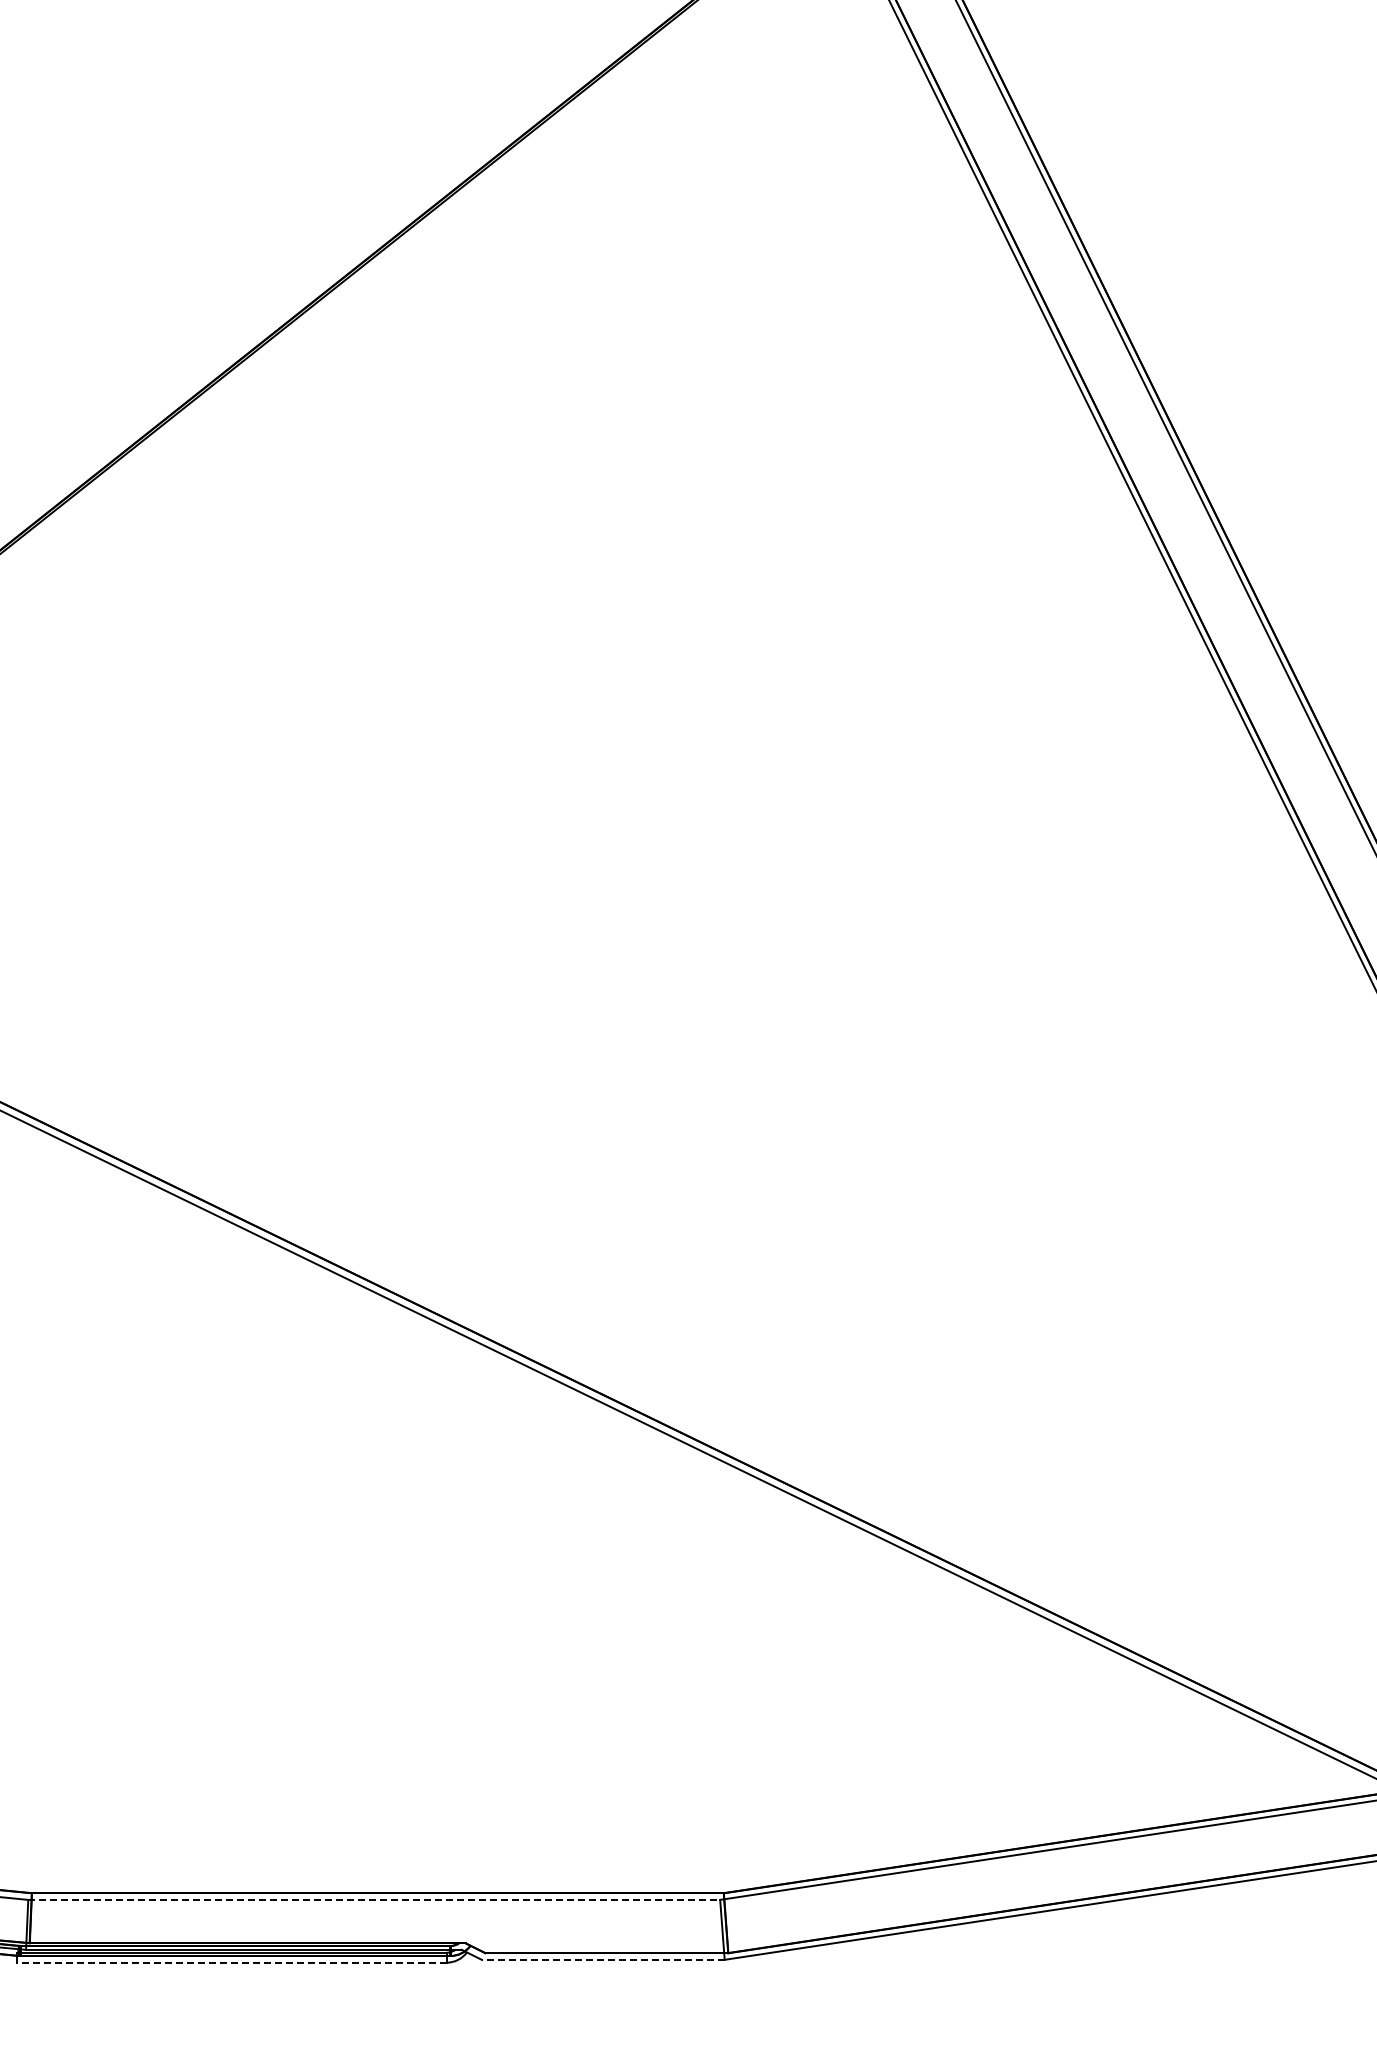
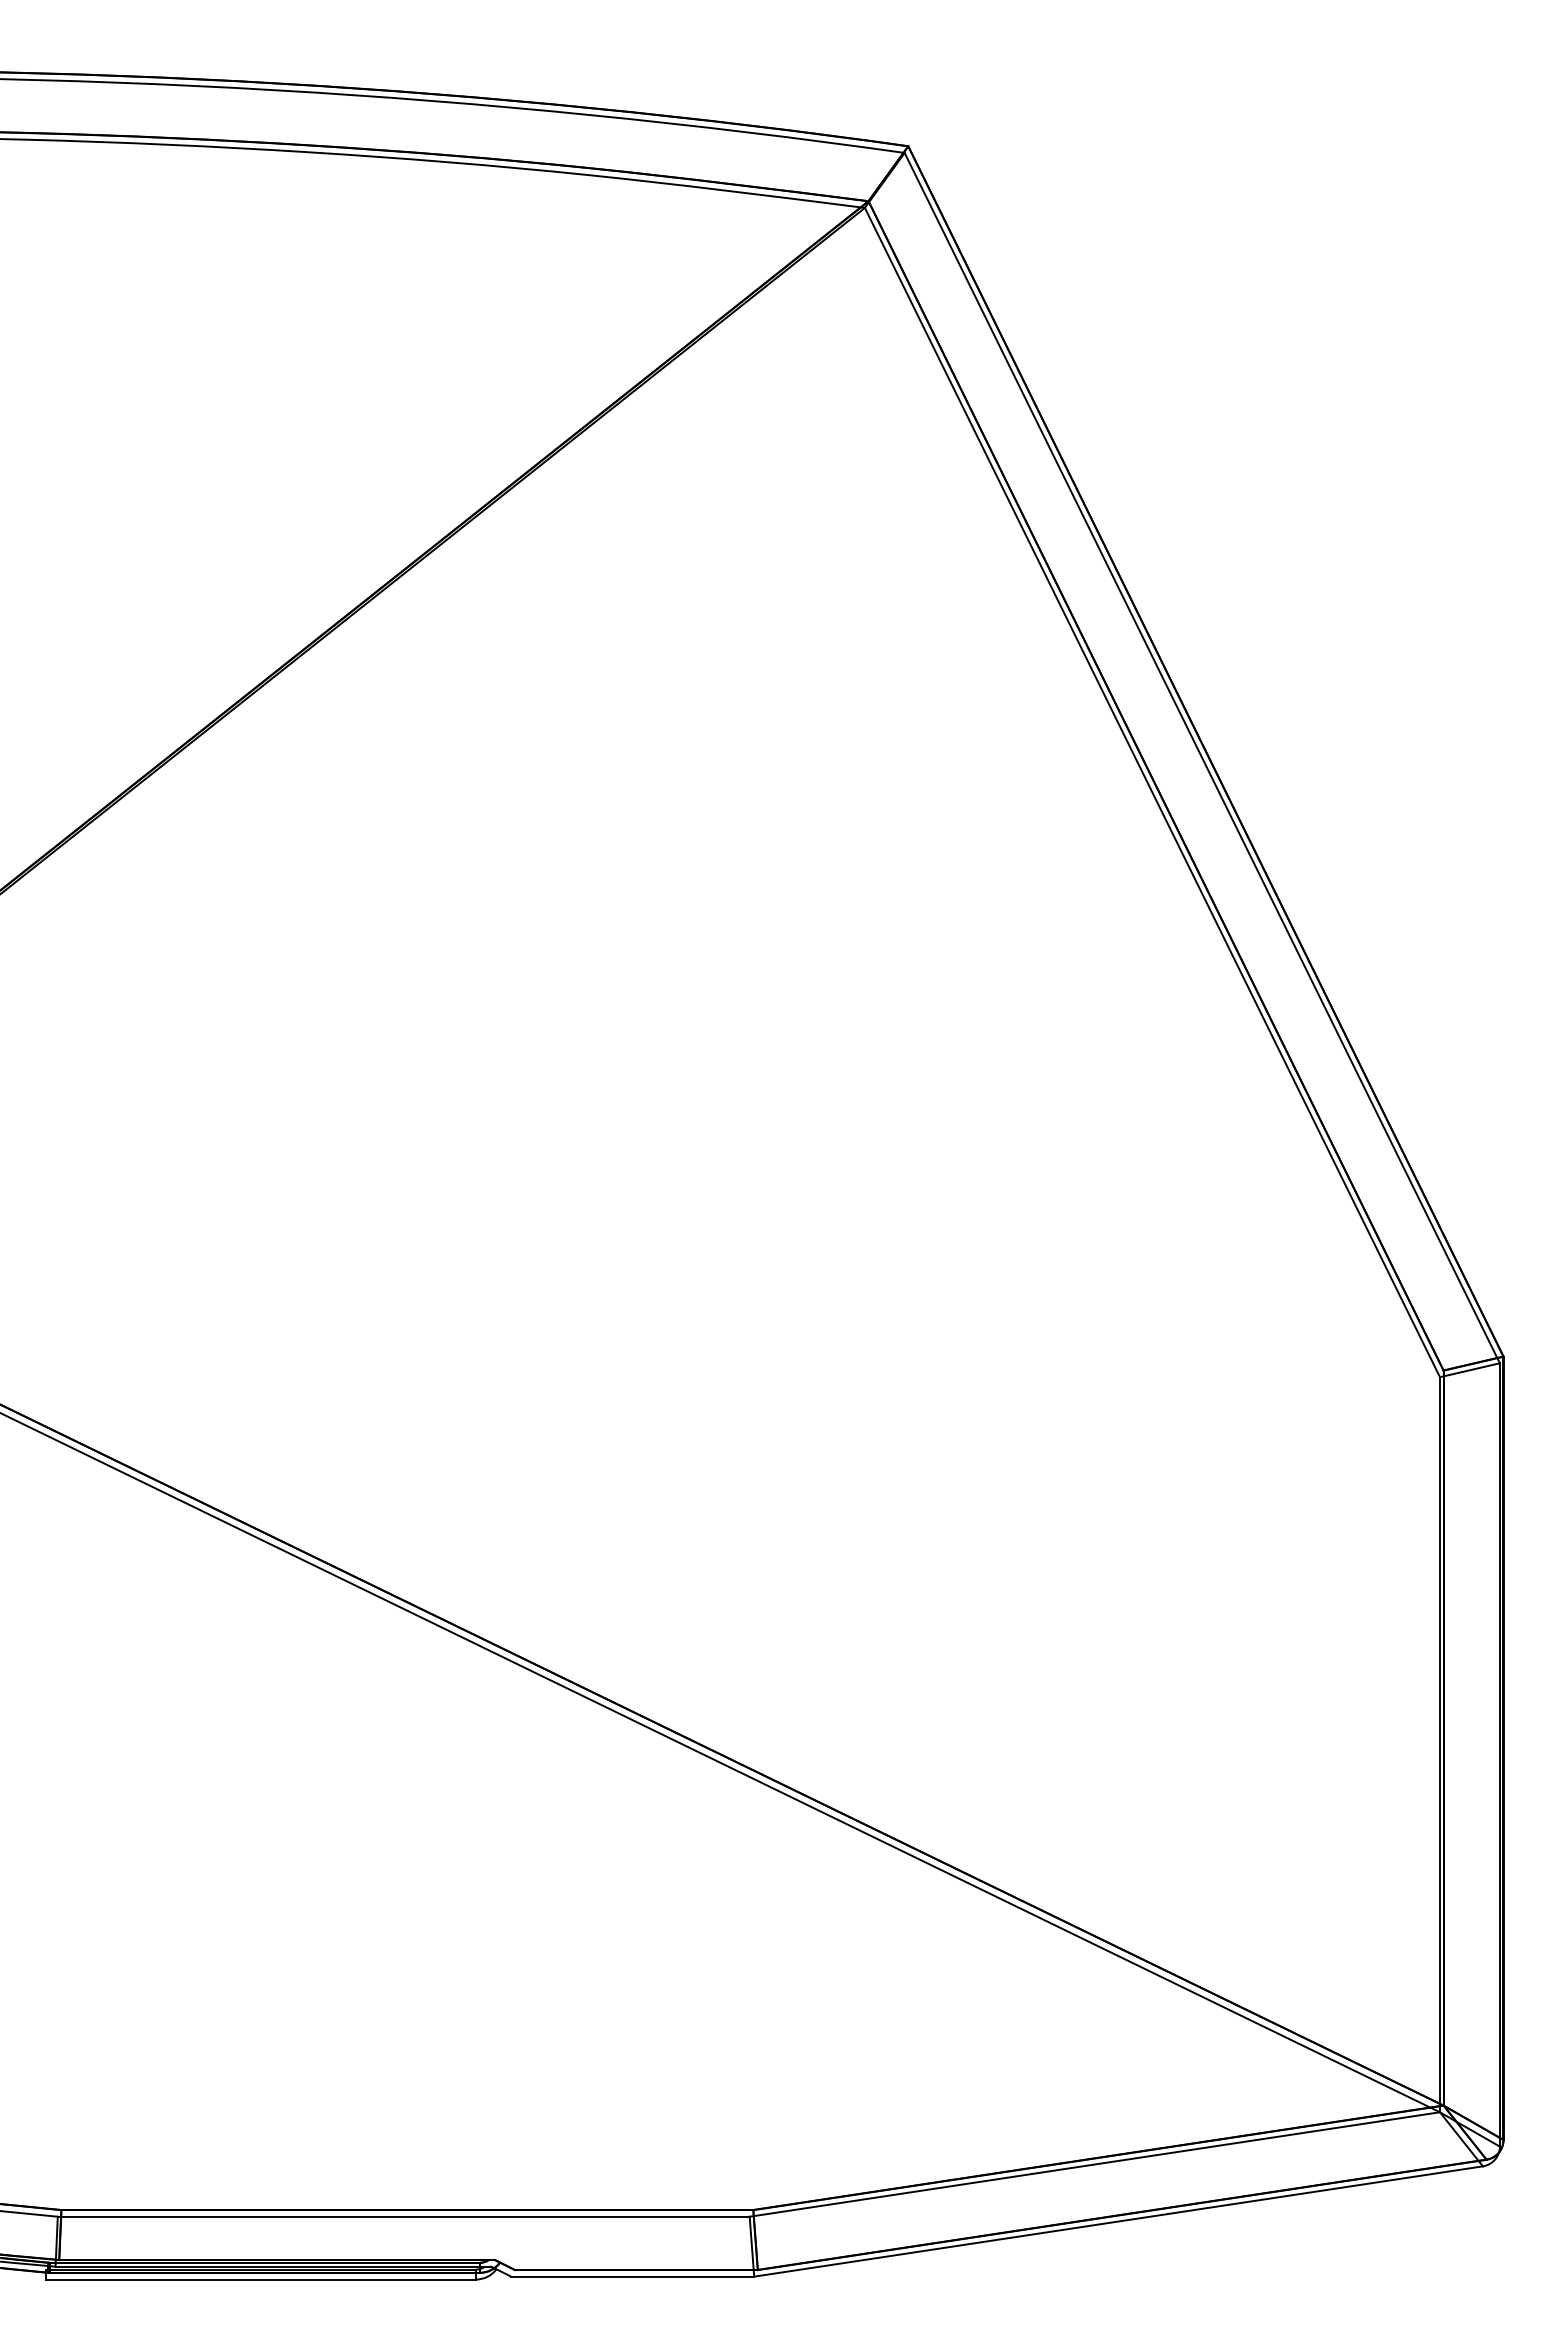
line: (373, 1899) -> (403, 2216), dashed -> solid
line: (602, 1959) -> (632, 2276), dashed -> solid
line: (231, 1962) -> (261, 2279), dashed -> solid

